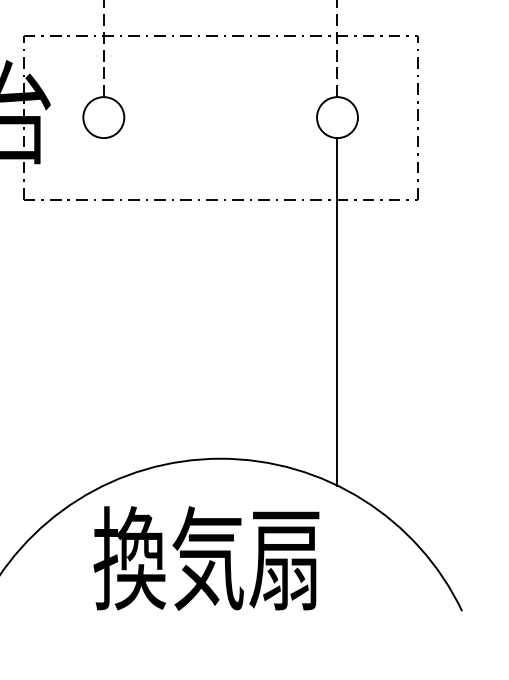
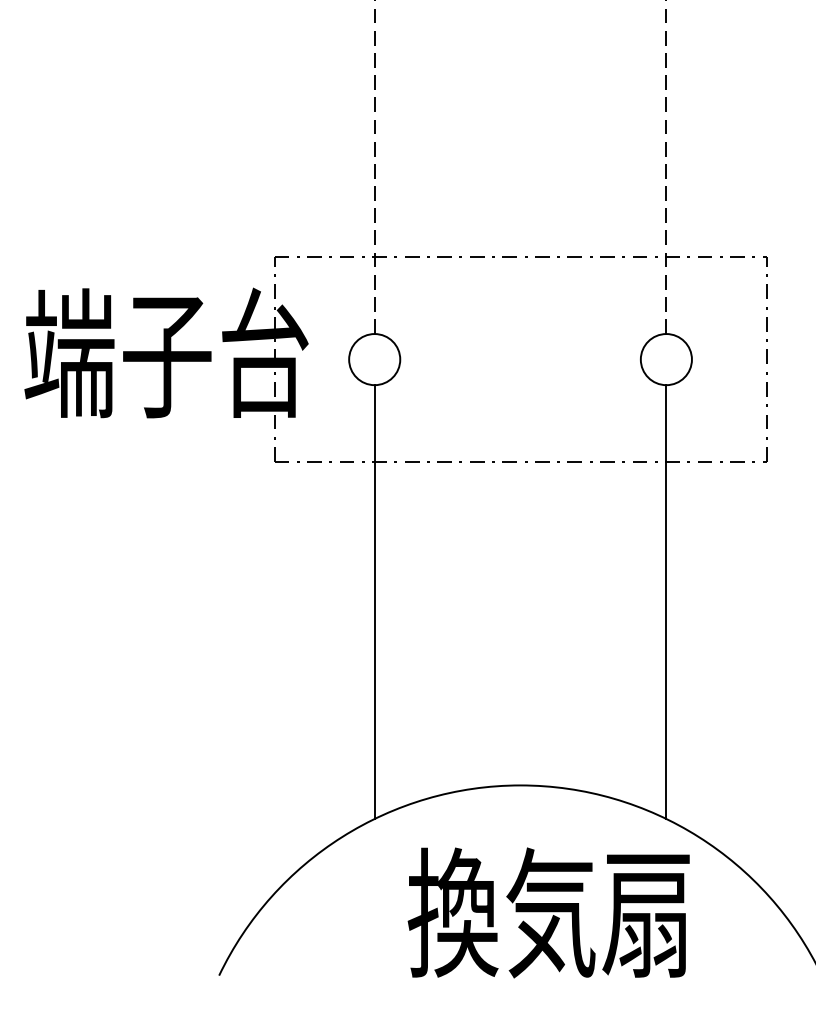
line: (103, 311) -> (374, 601), added
text: (206, 558) -> (548, 912), moved

